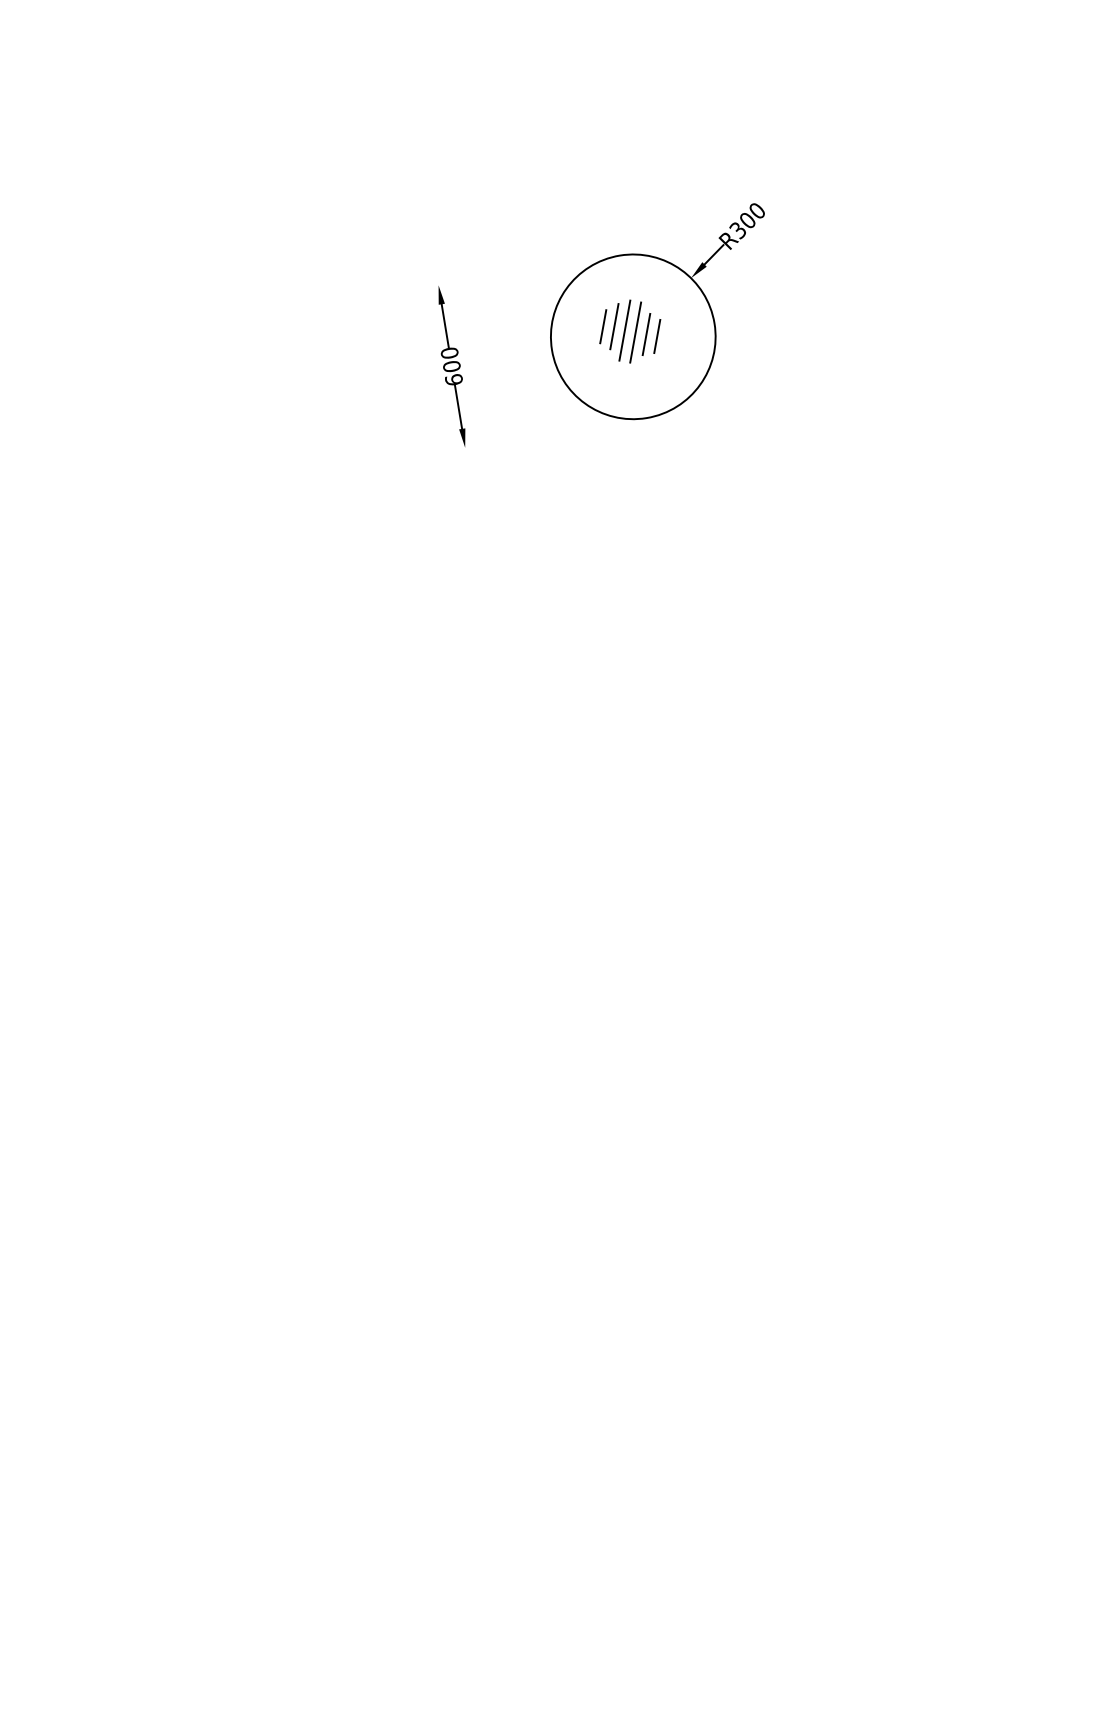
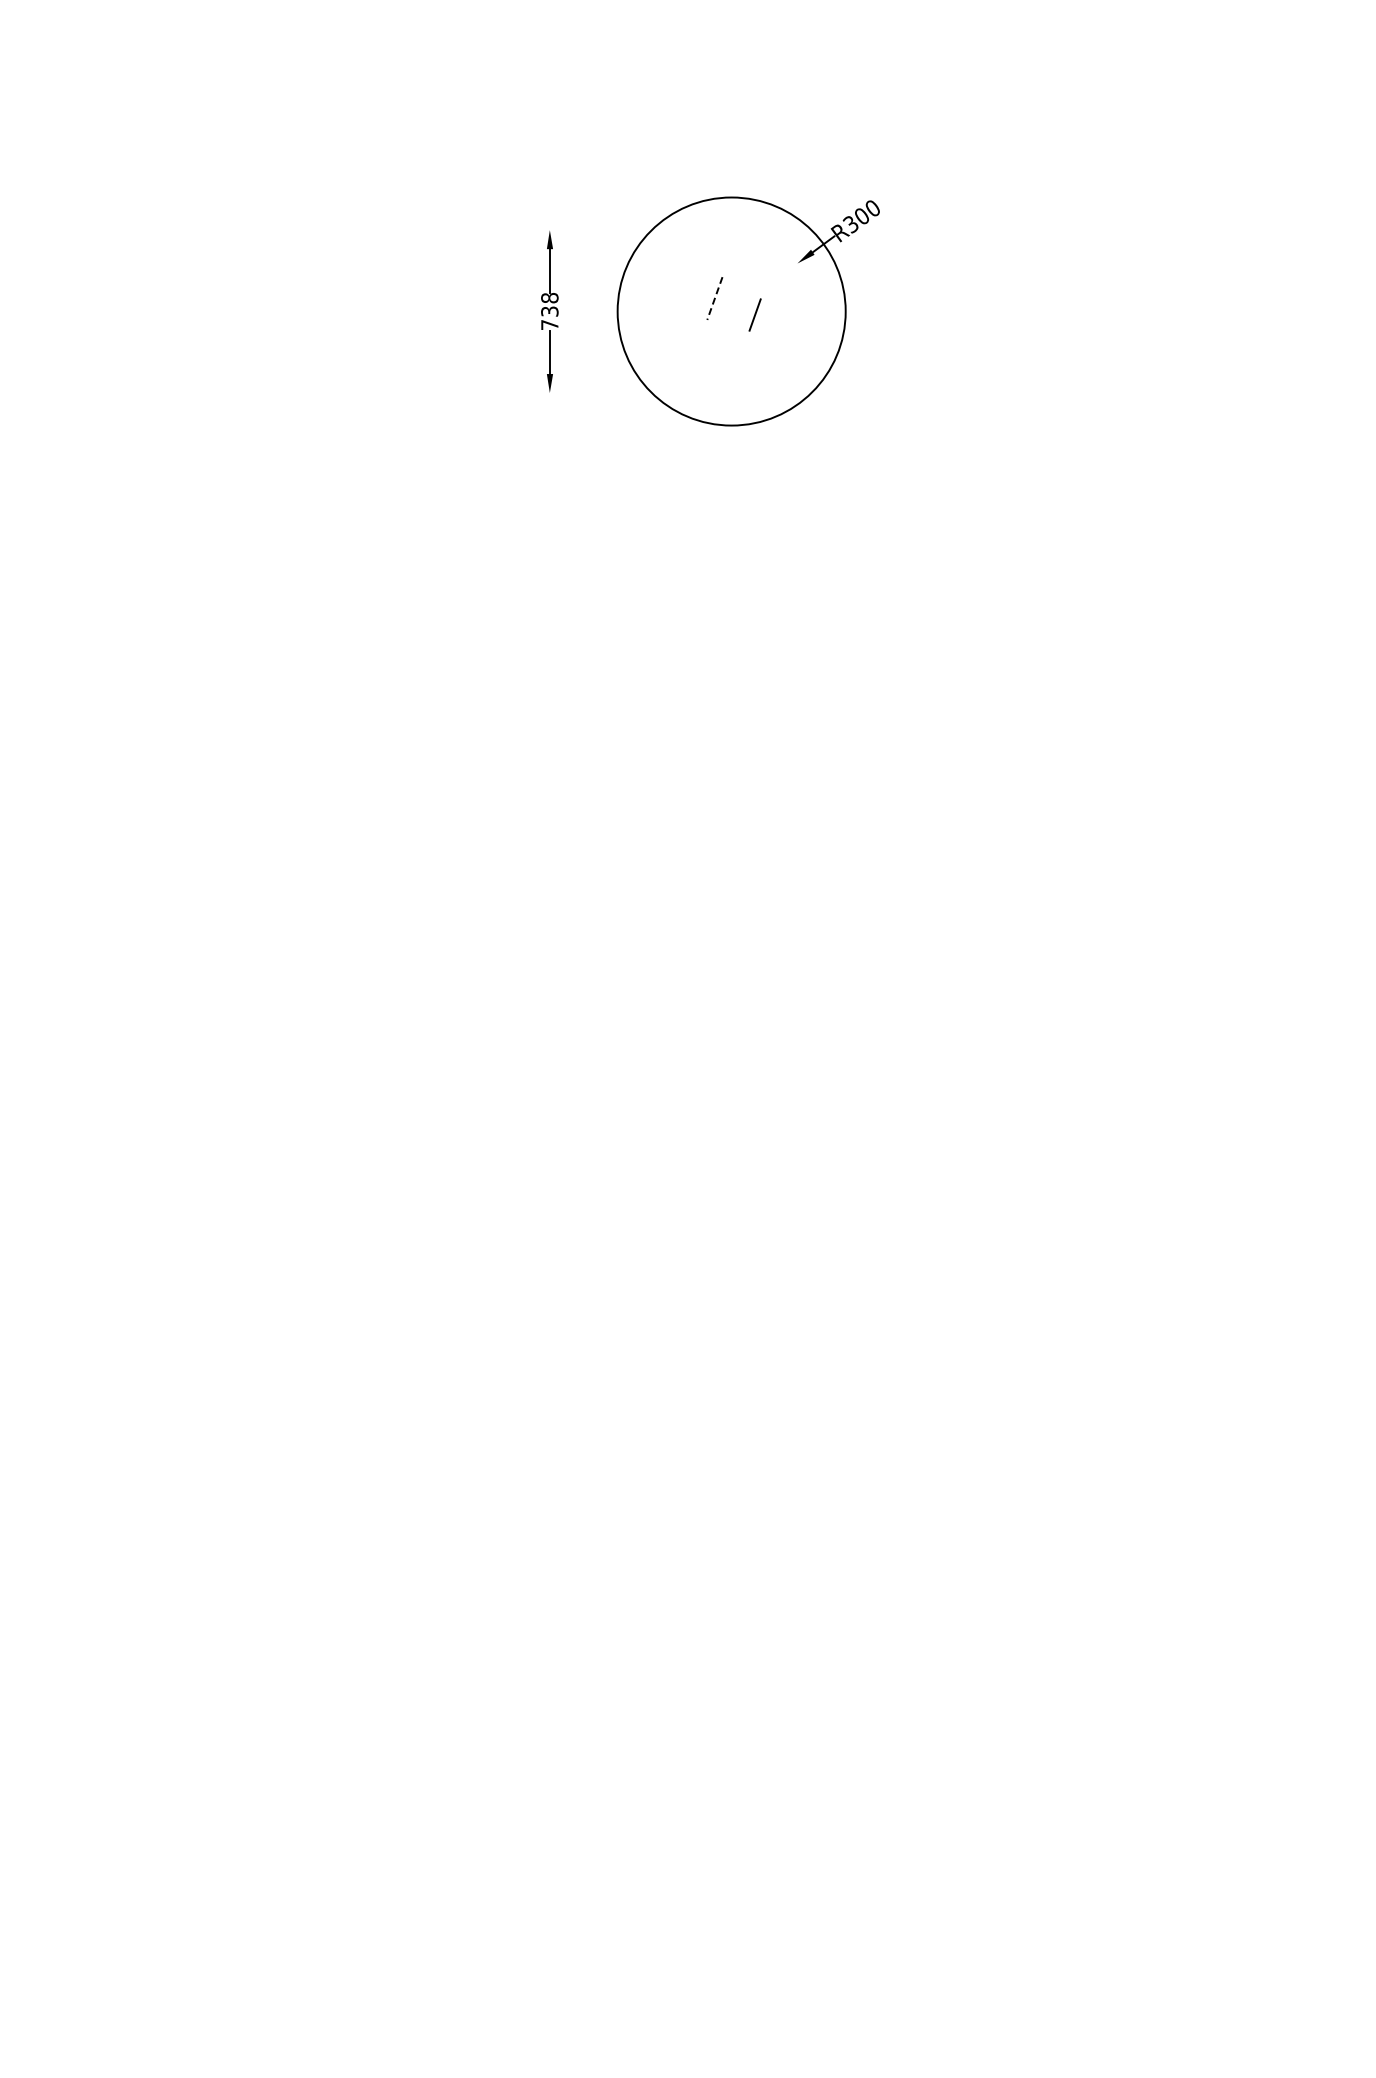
line: (602, 326) -> (703, 296), removed
line: (614, 326) -> (714, 298), solid -> dashed
line: (624, 329) -> (724, 303), removed
line: (635, 332) -> (734, 307), removed
line: (645, 333) -> (744, 310), removed
circle: (633, 336) -> (731, 311), size x1.4
text: (451, 366) -> (549, 311), 600 -> 738

